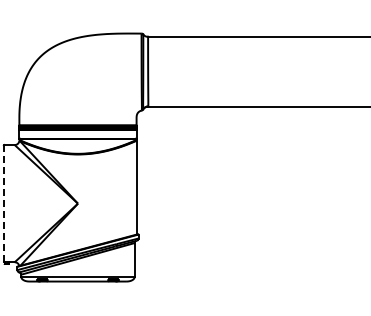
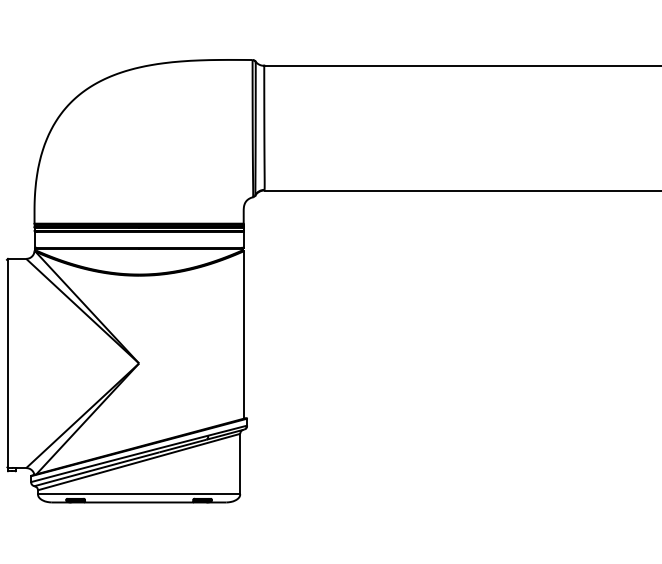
line: (4, 203) -> (7, 363), dashed -> solid

